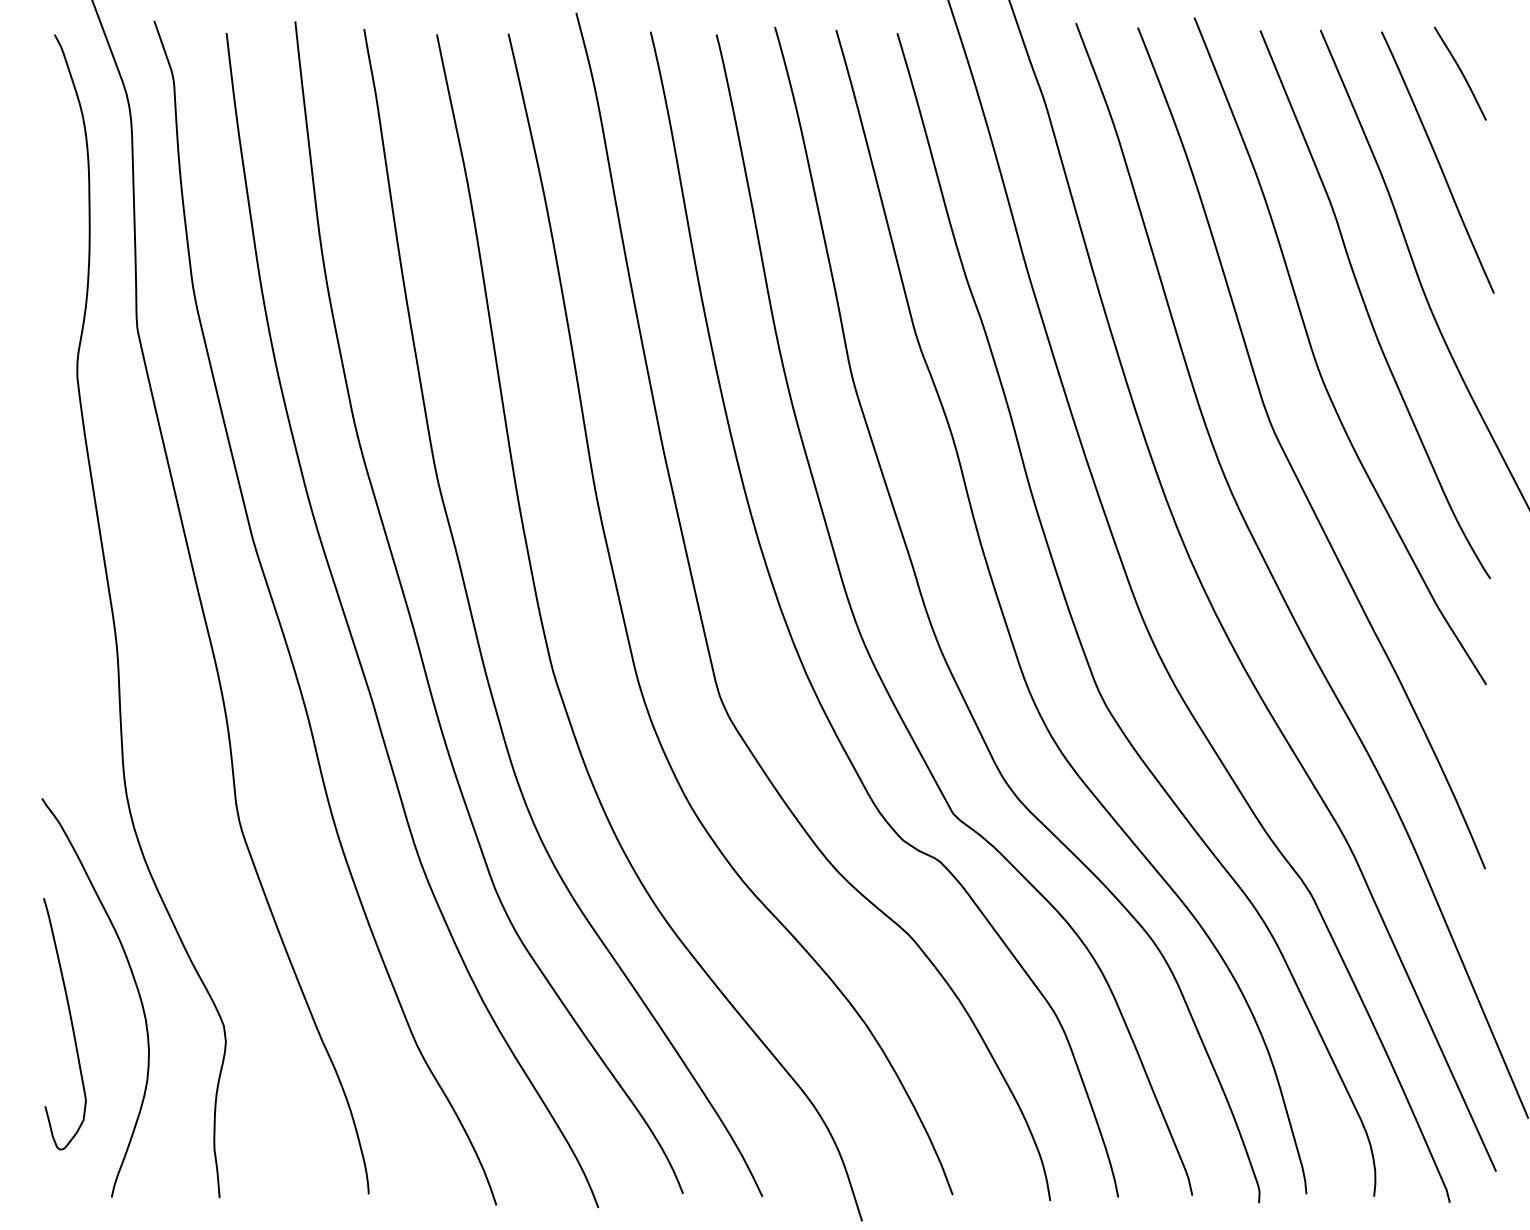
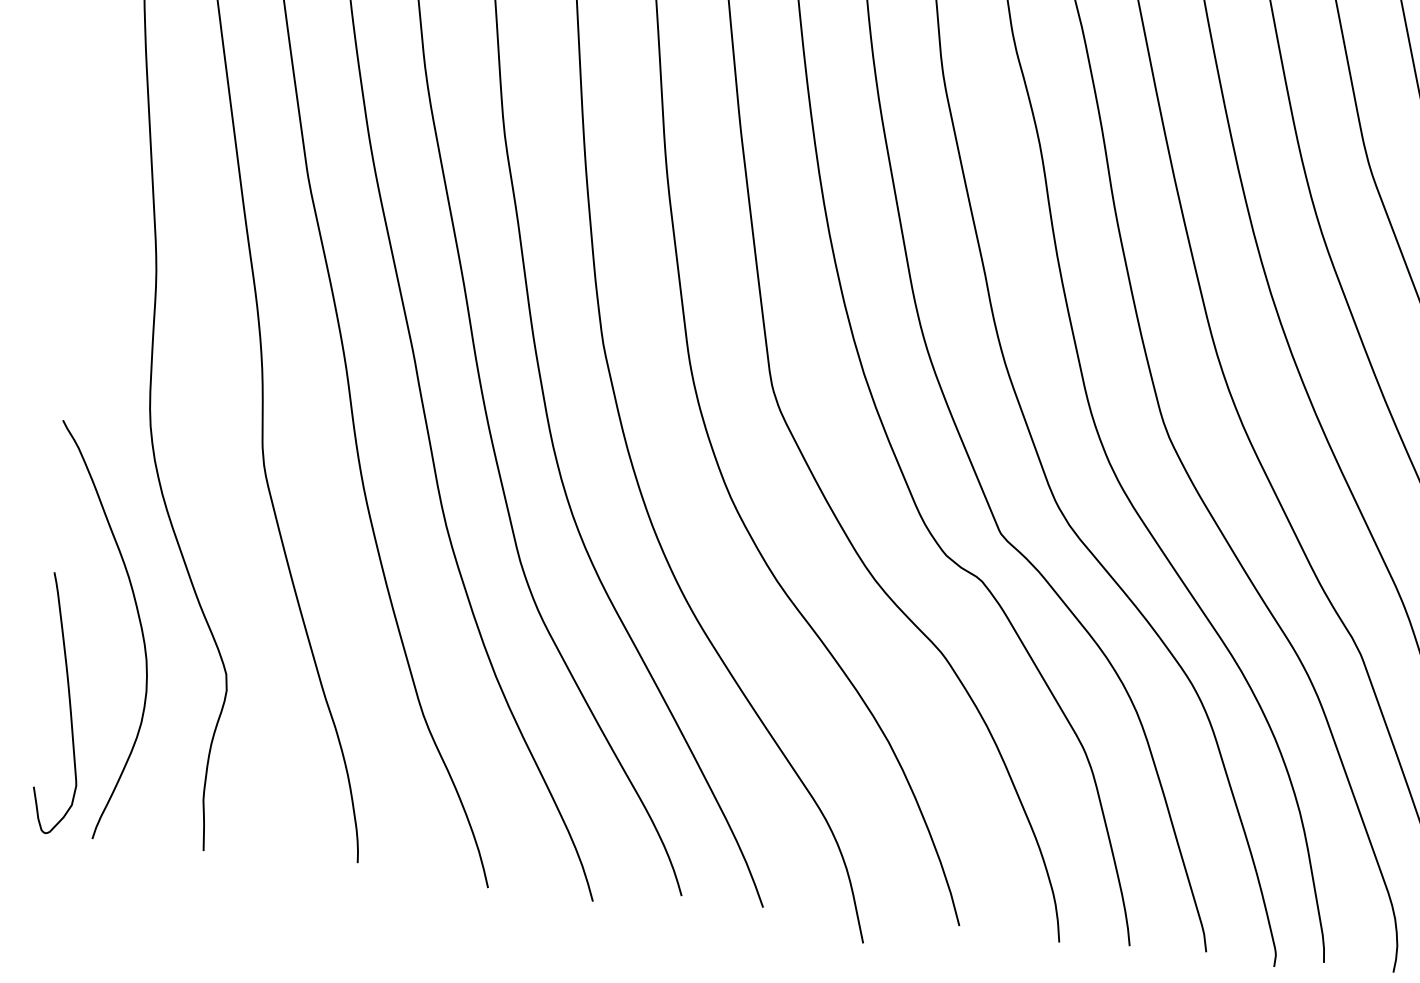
curve: (70, 1021) -> (68, 702), moved

